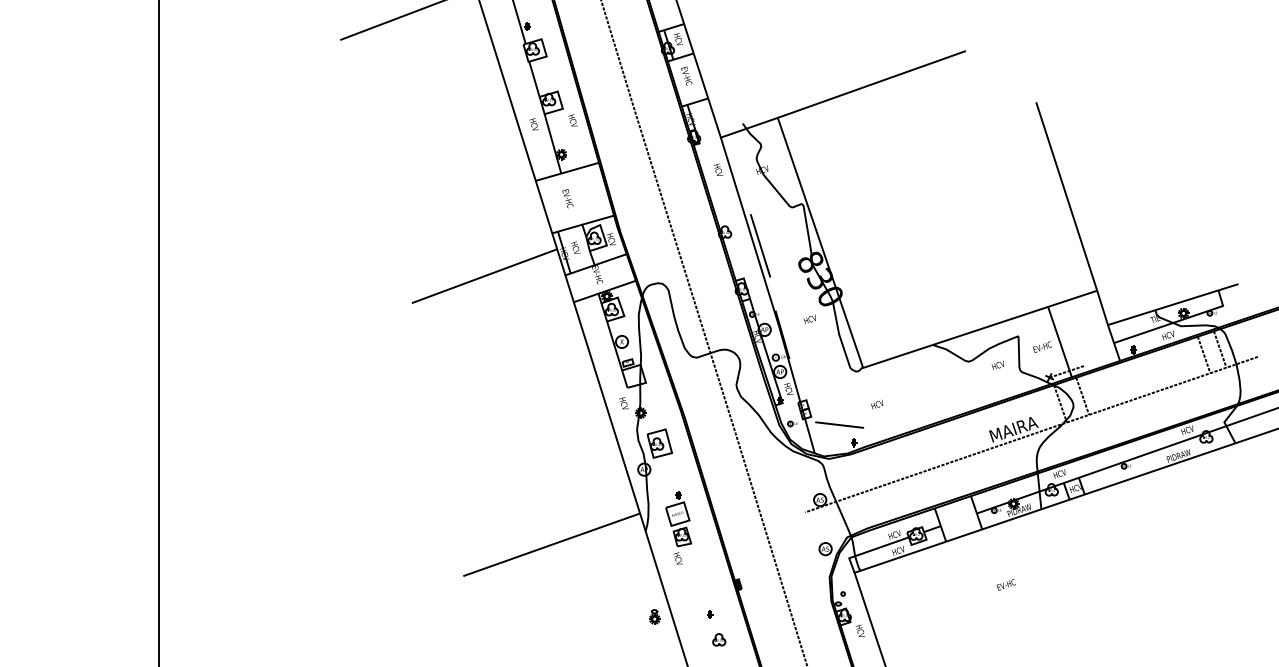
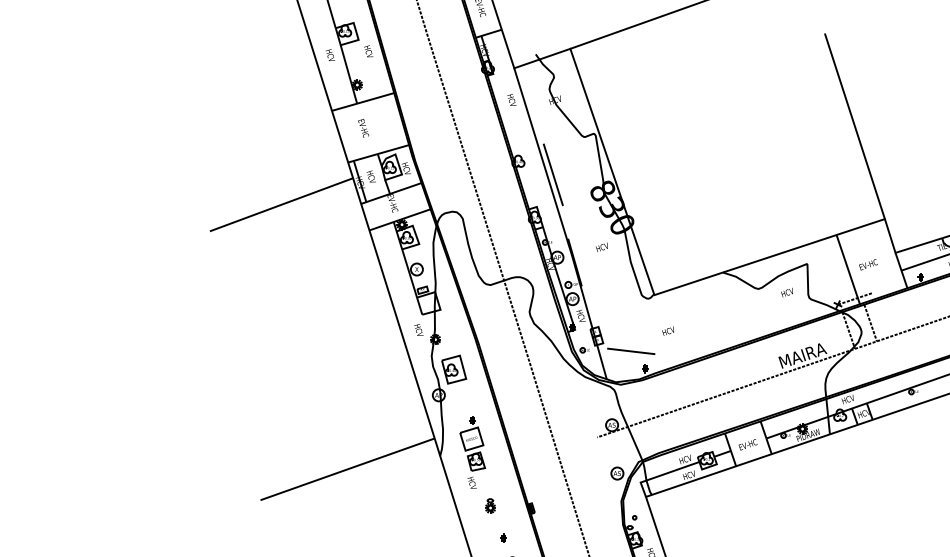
text: (1042, 346) -> (868, 264), moved
text: (1005, 584) -> (747, 444), moved
part: (654, 616) -> (490, 505), moved

